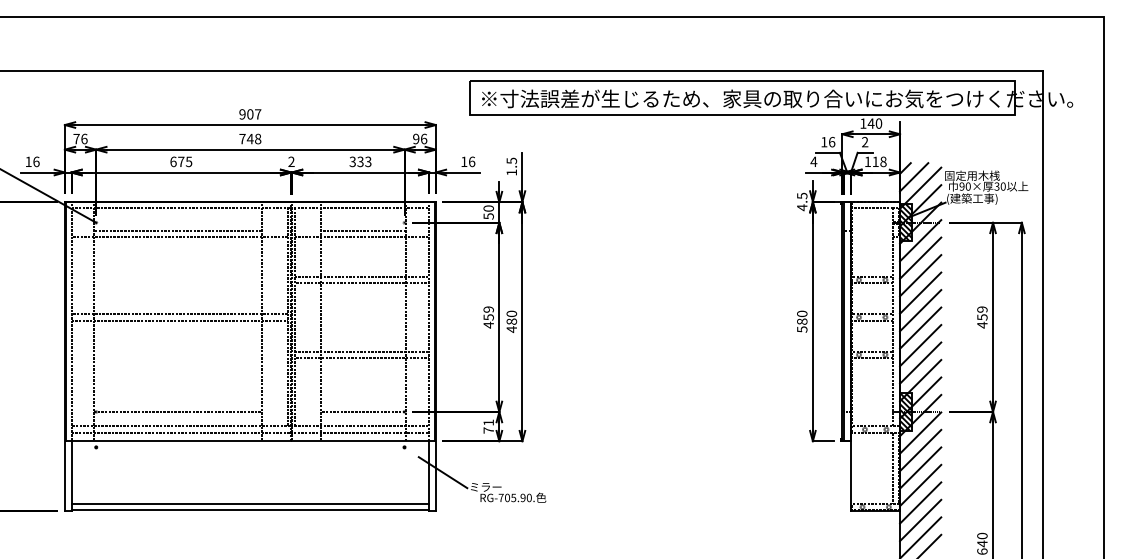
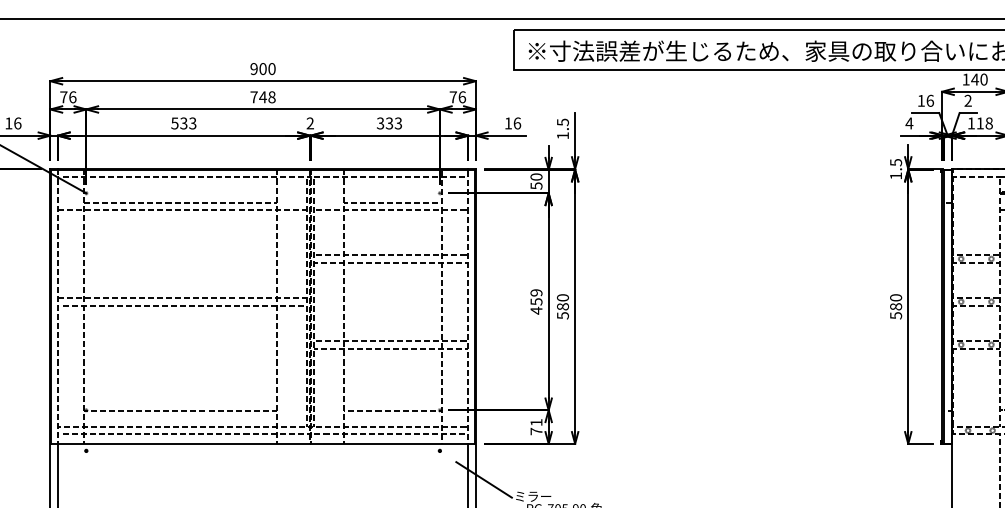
text: (258, 114) -> (272, 69), 907 -> 900
text: (416, 138) -> (453, 96), 96 -> 76
text: (181, 161) -> (184, 123), 675 -> 533
text: (802, 207) -> (896, 175), 4.5 -> 1.5
text: (511, 329) -> (562, 315), 480 -> 580

